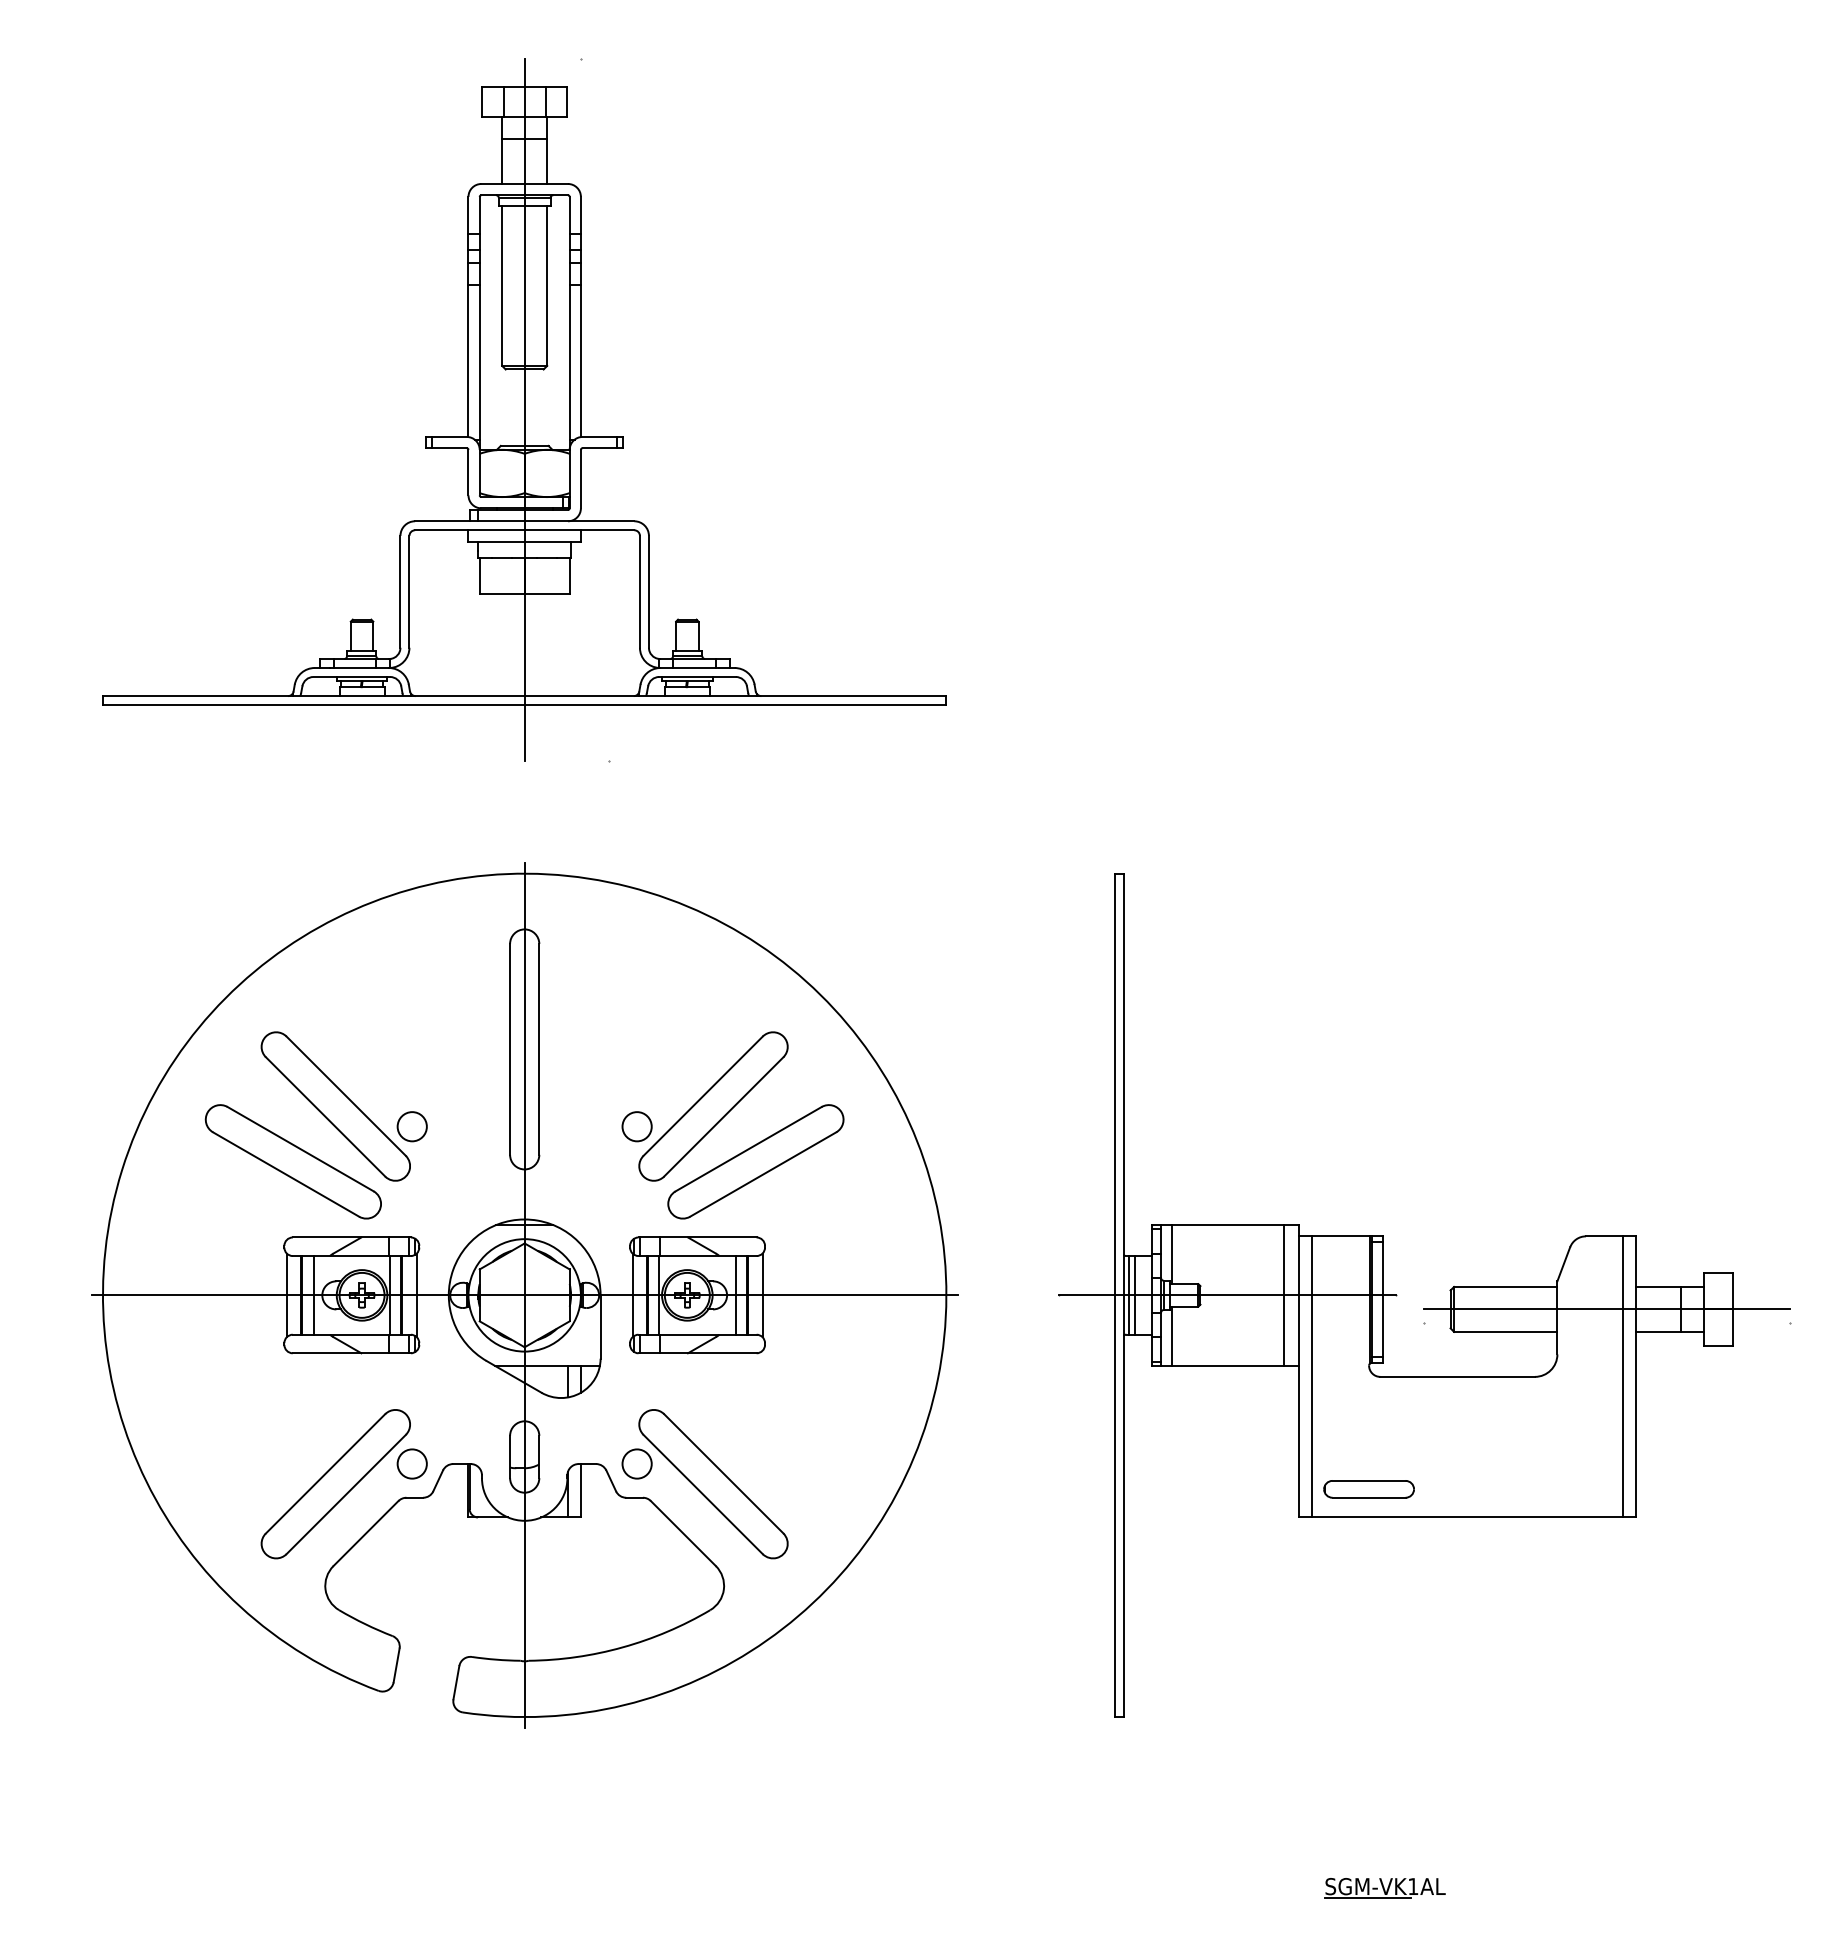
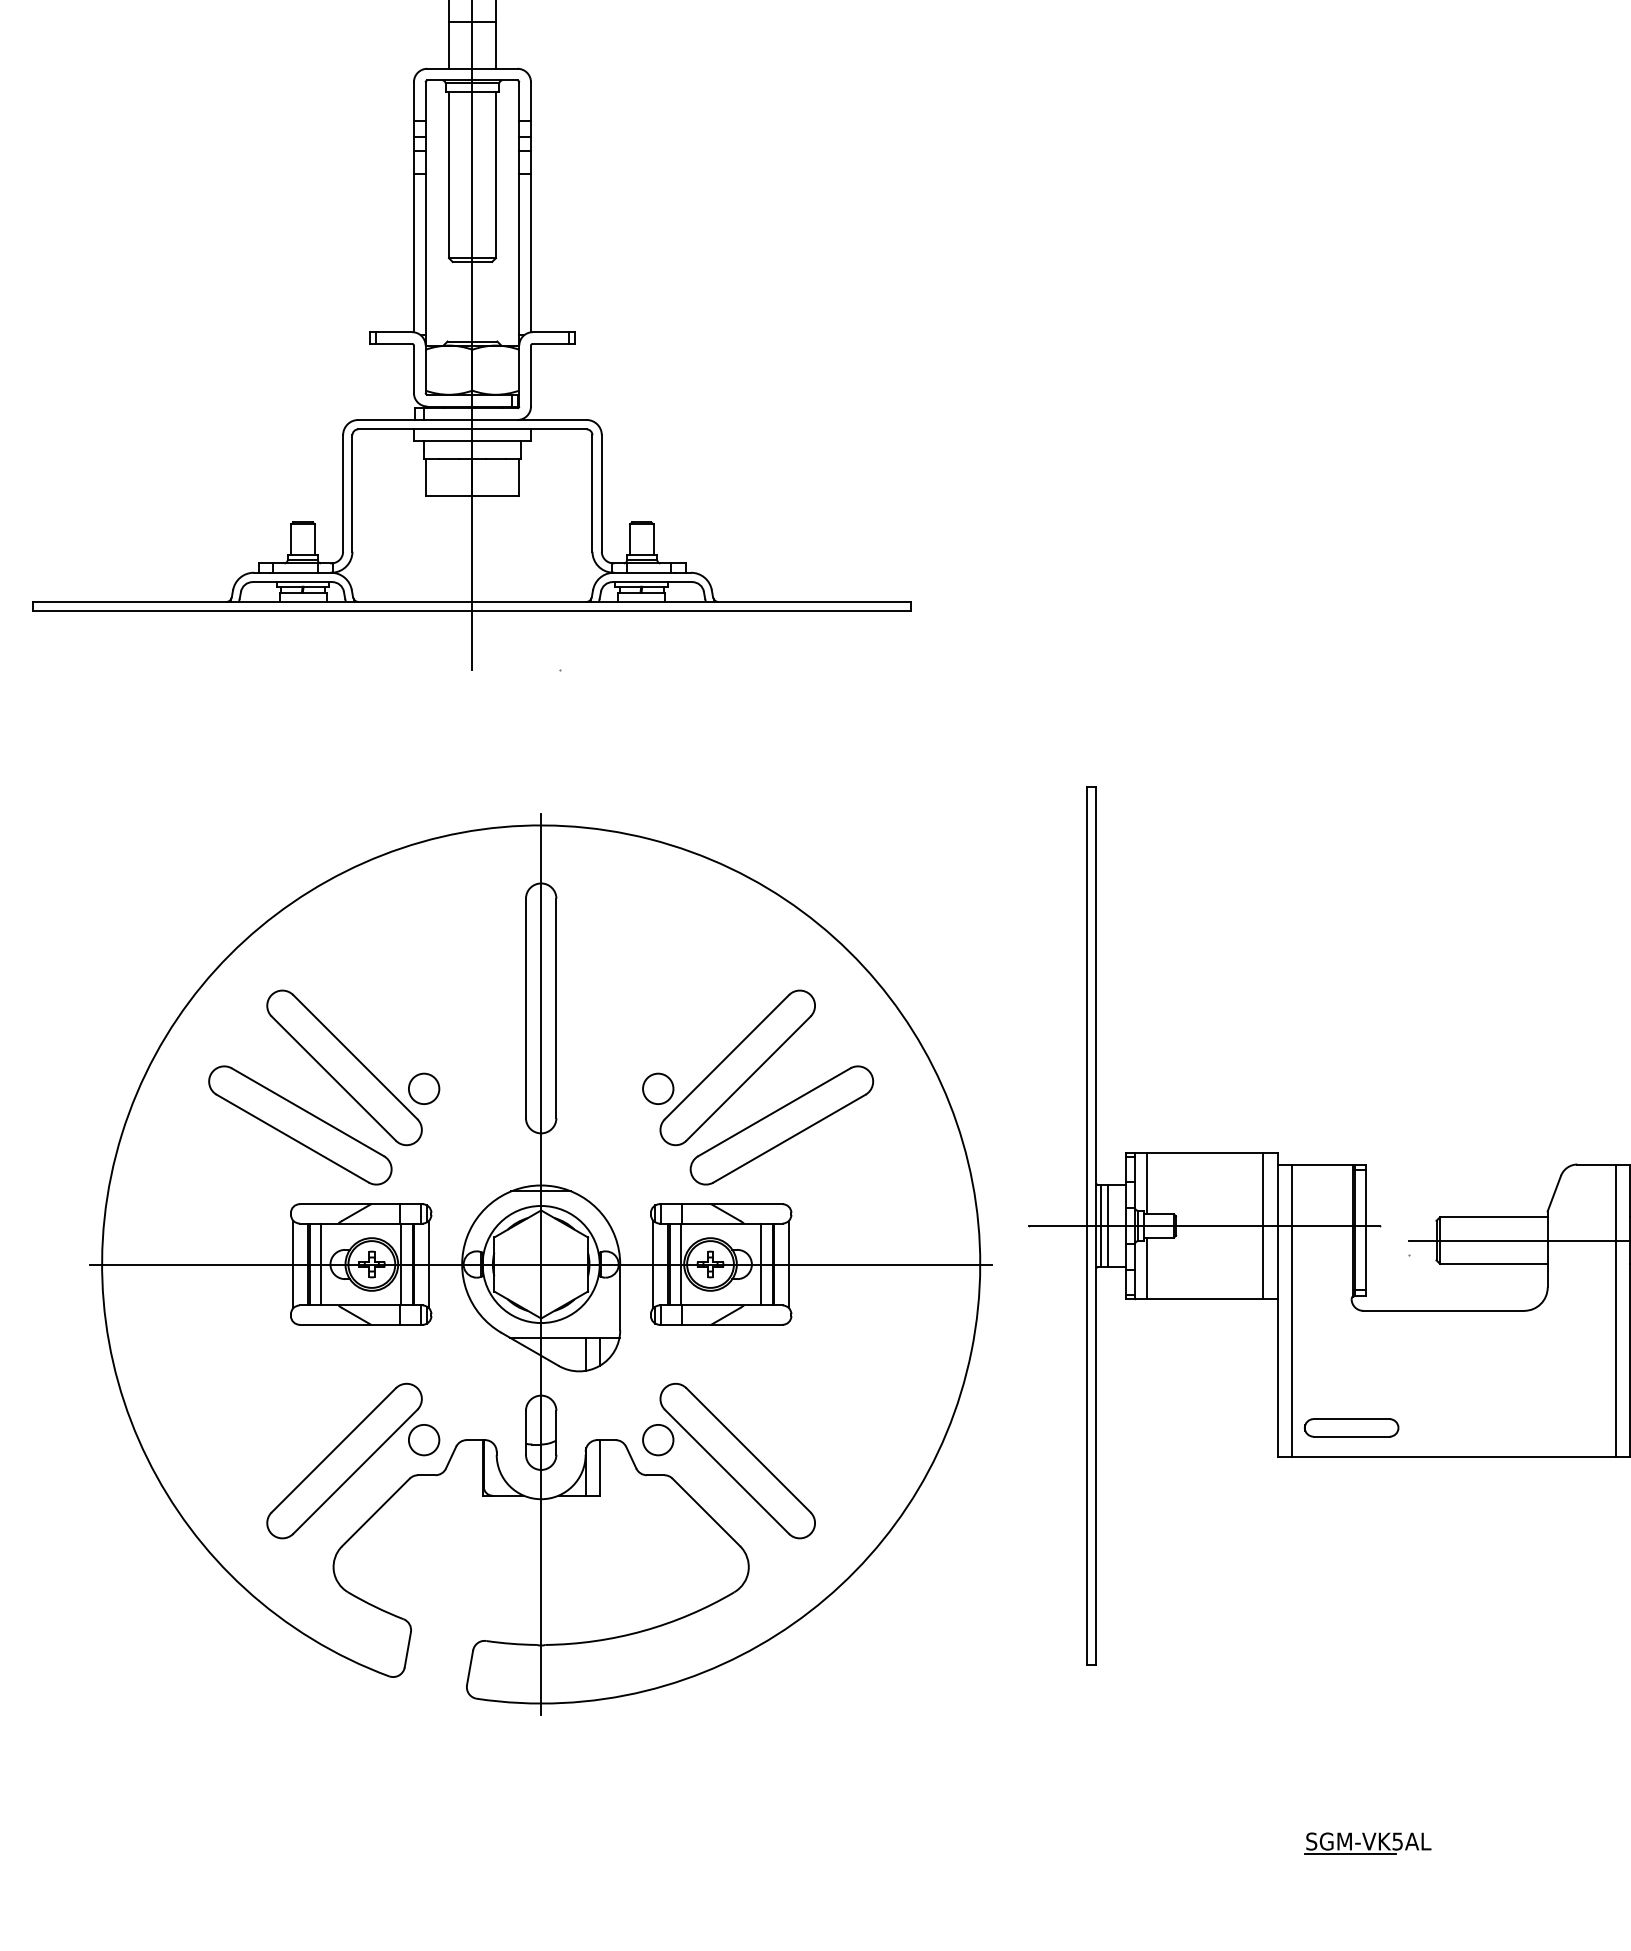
part: (524, 1295) -> (540, 1264), moved
text: (1413, 1886) -> (1397, 1841), SGM-VK1AL -> SGM-VK5AL

